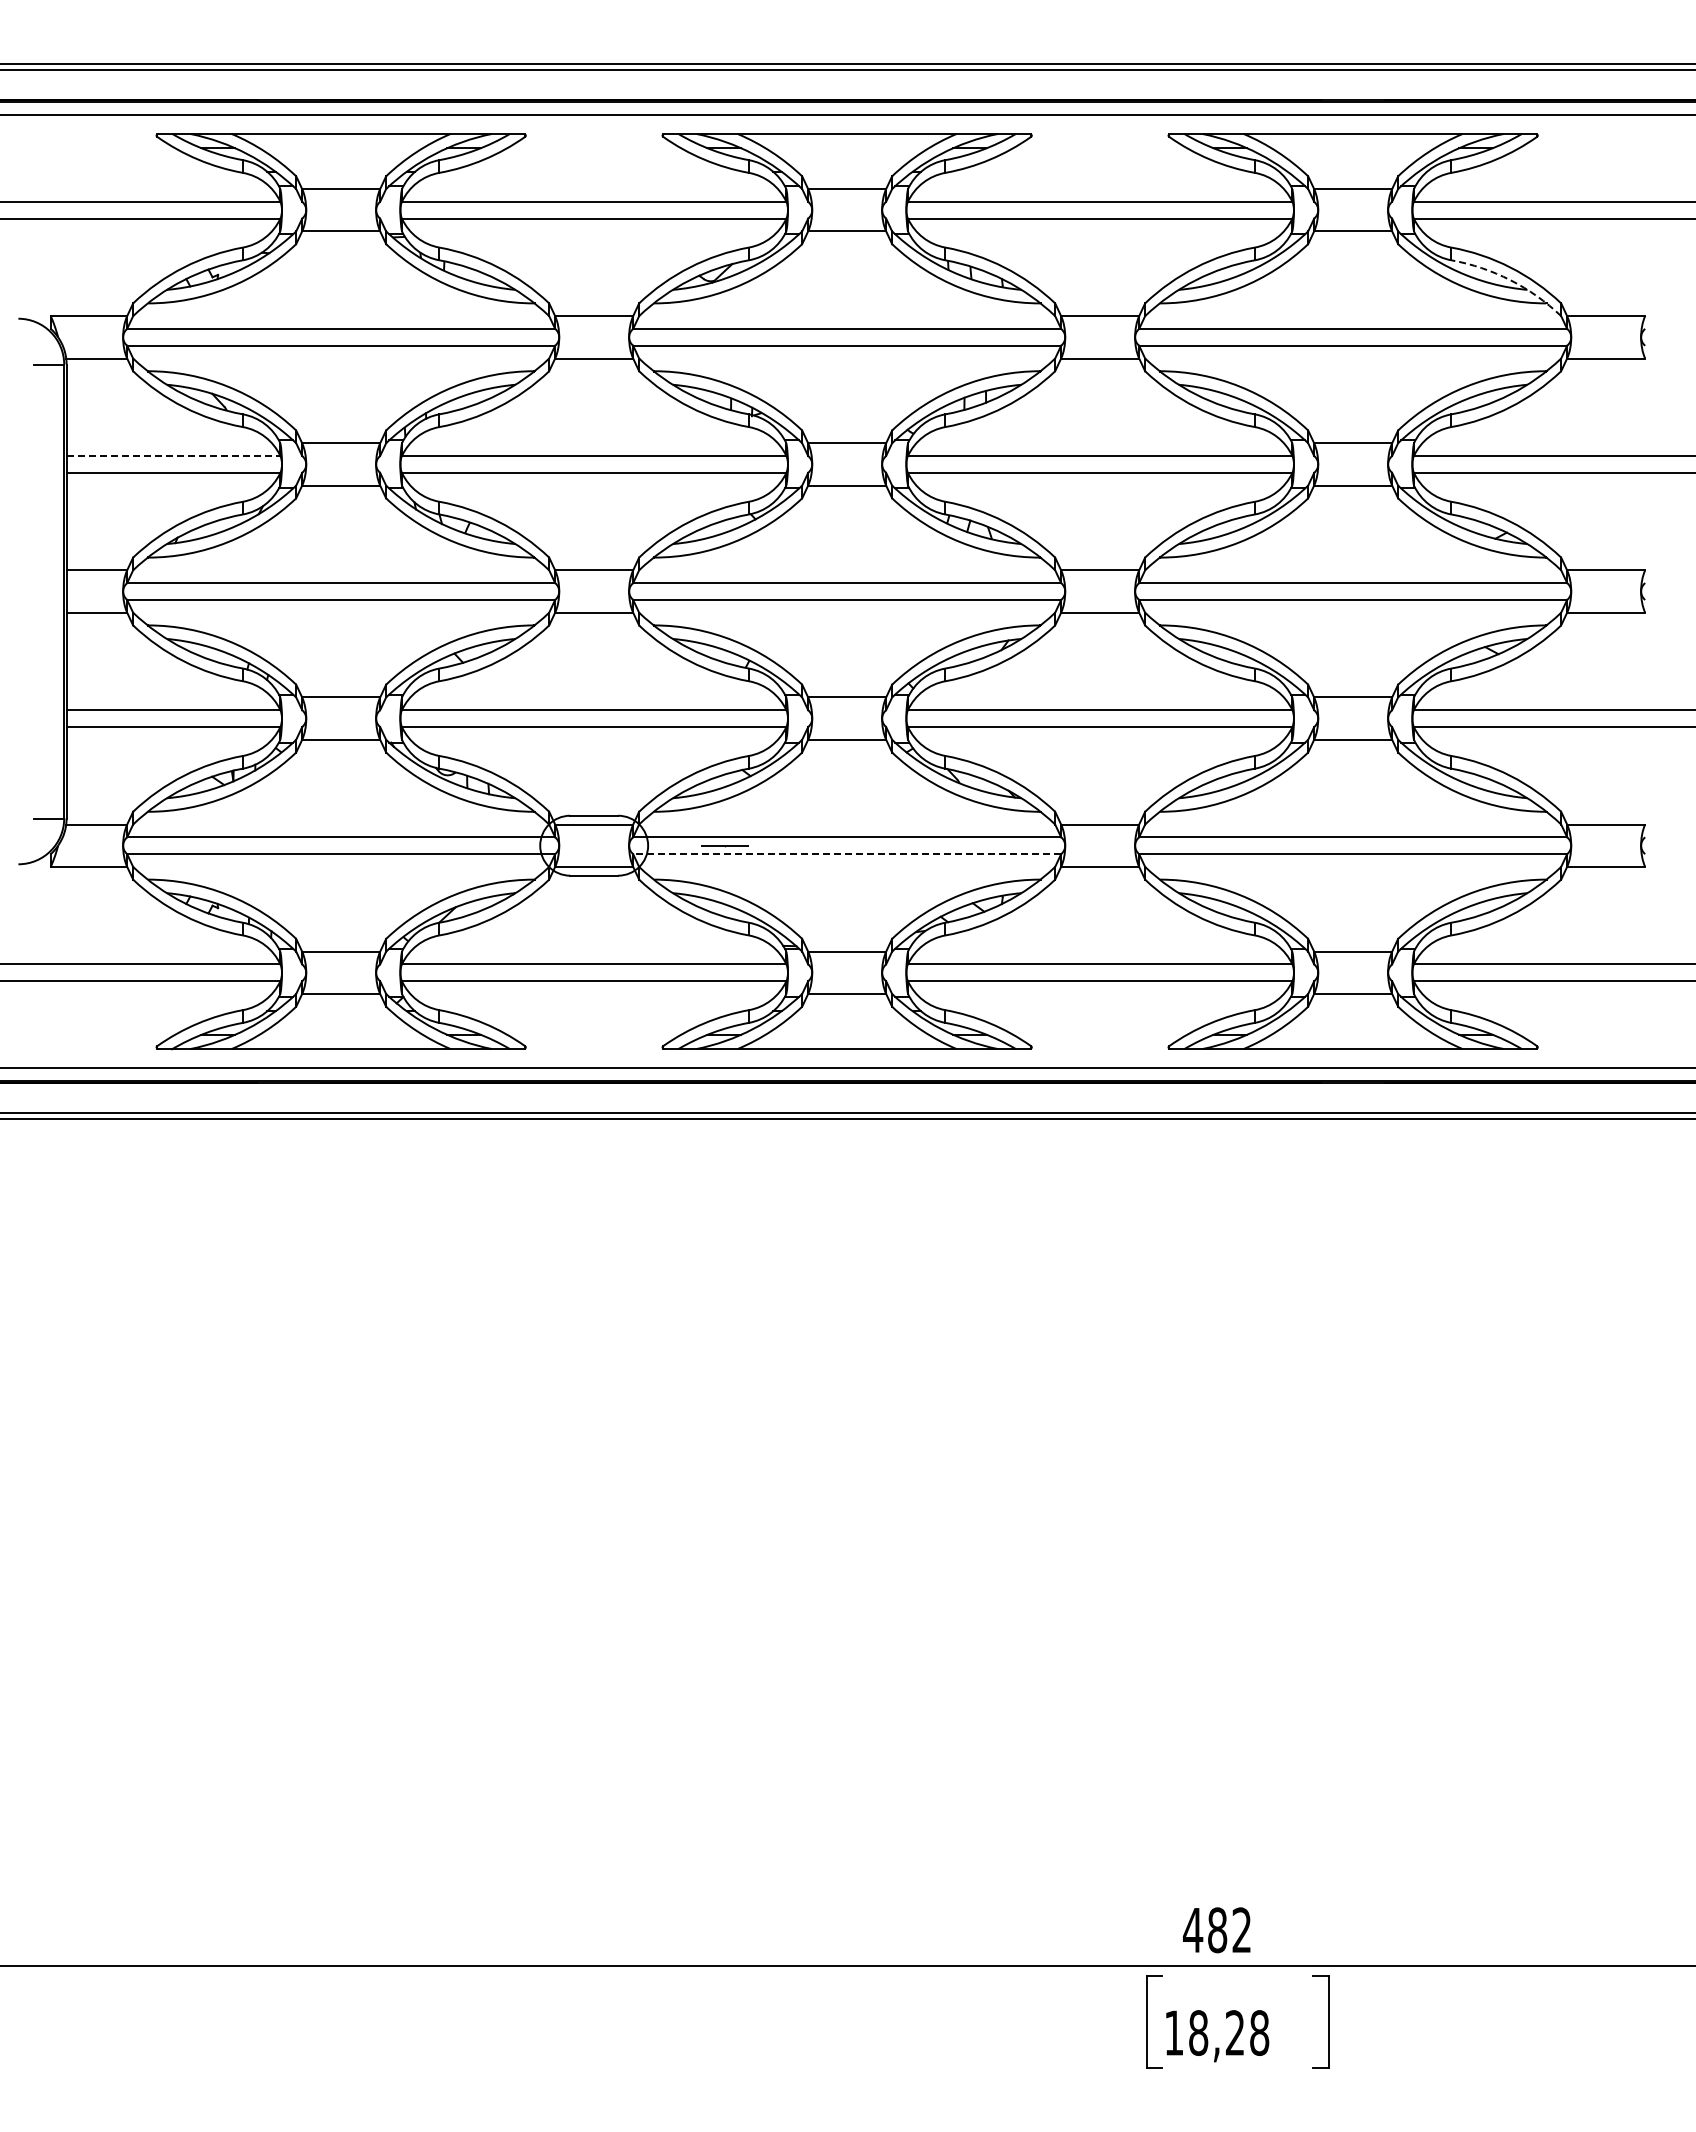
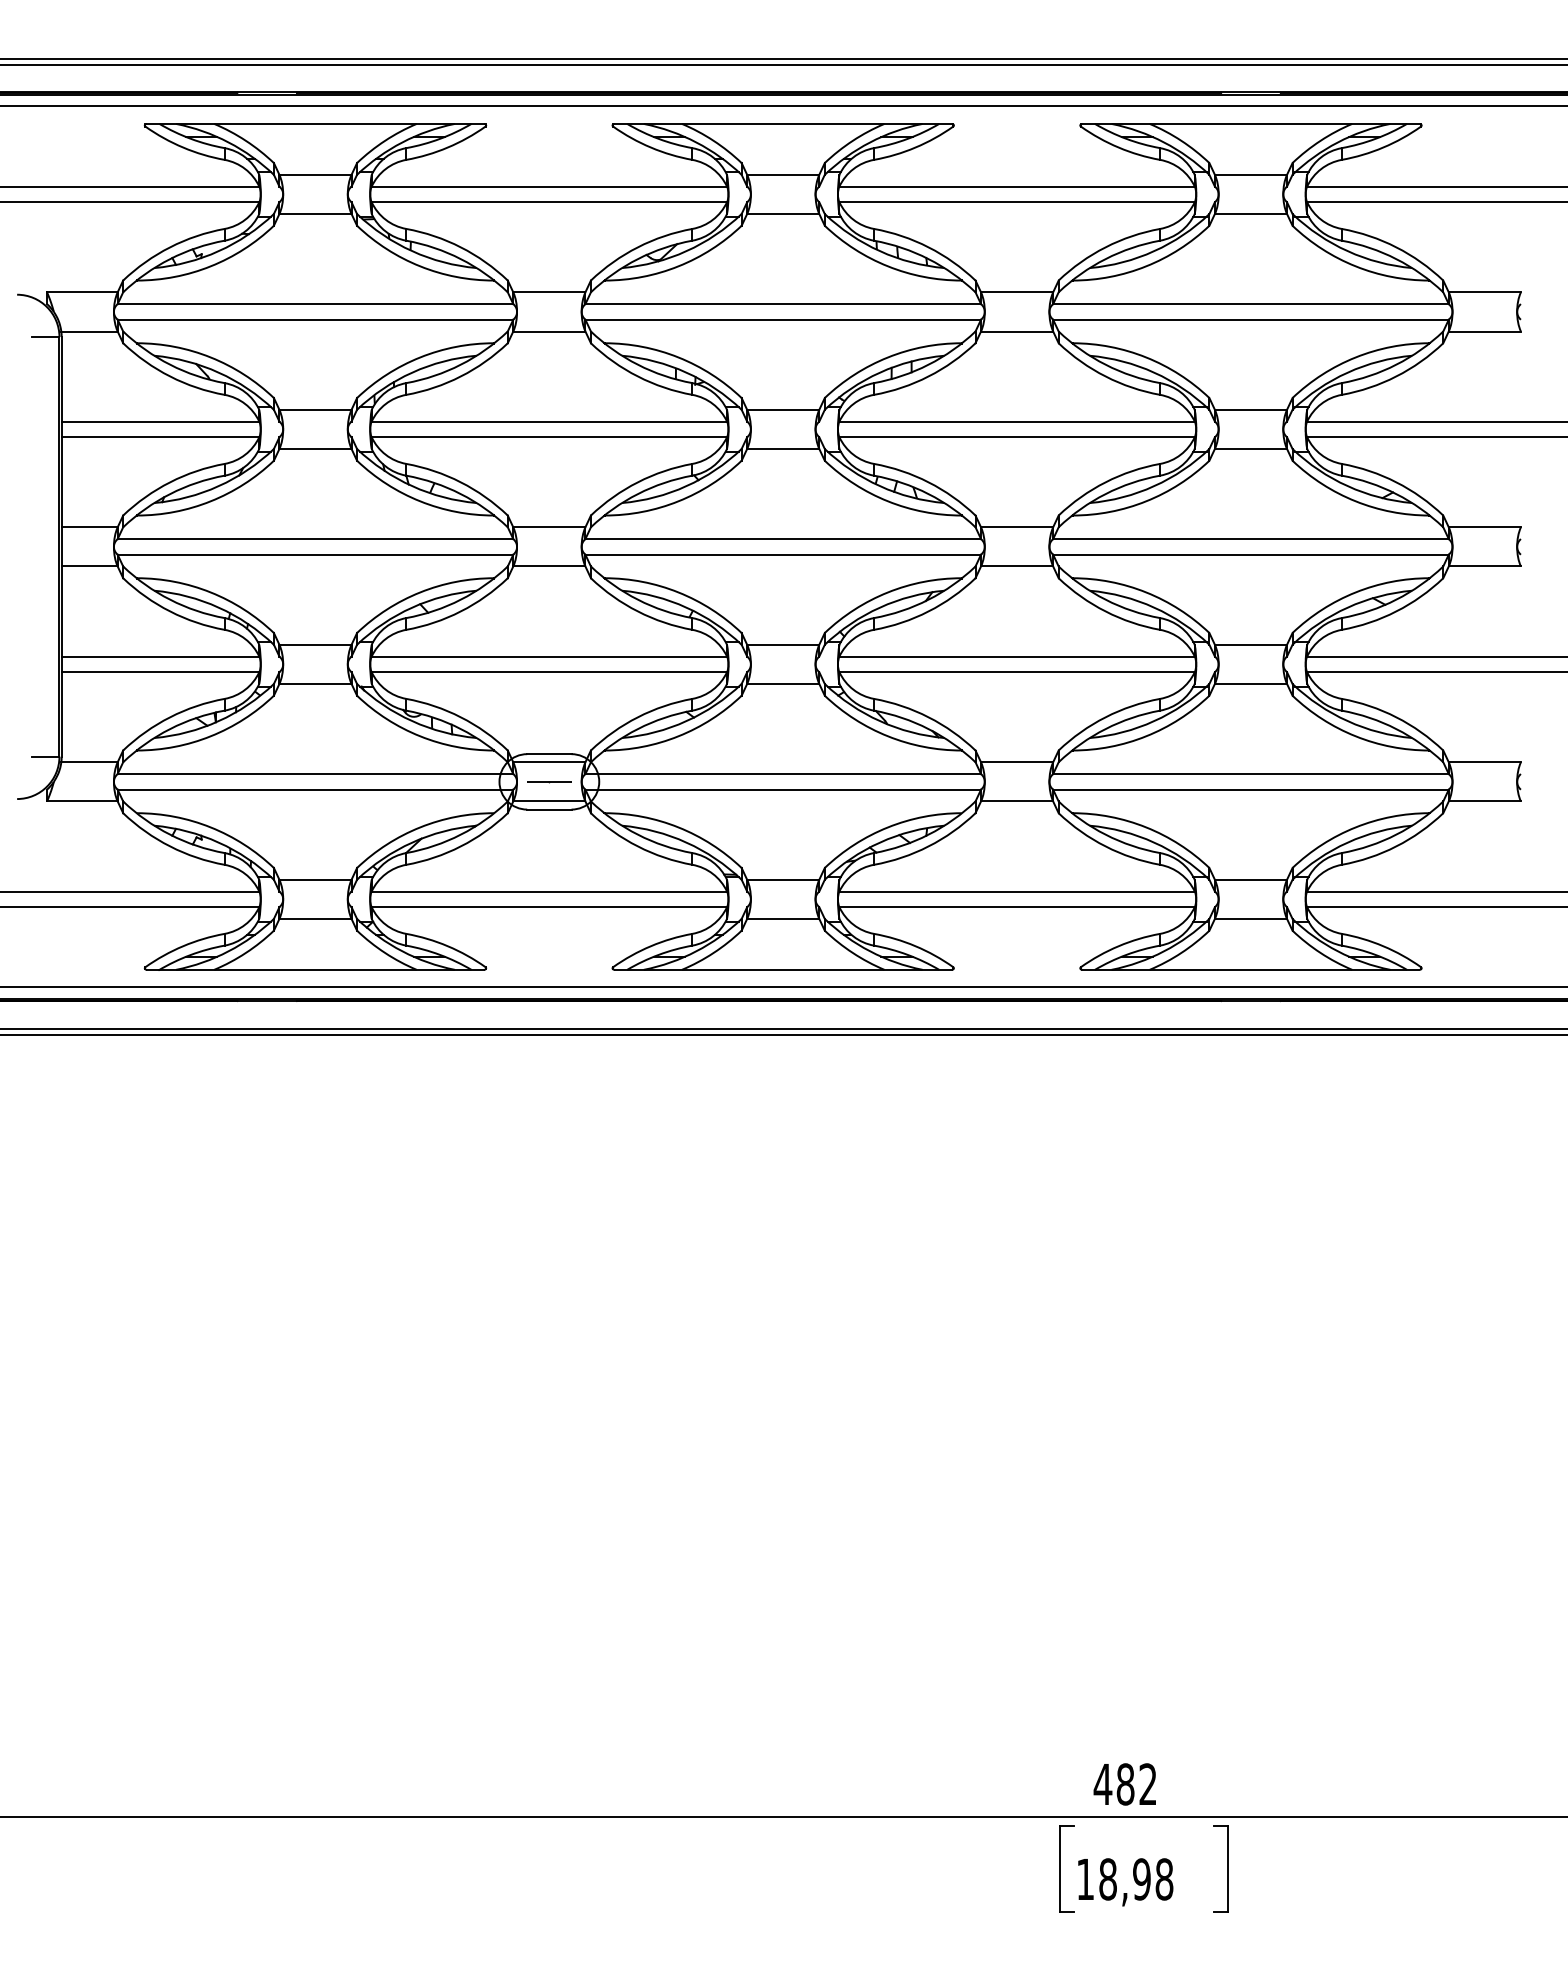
arc: (1510, 280) -> (1396, 259), dashed -> solid
line: (173, 455) -> (160, 421), dashed -> solid
line: (724, 846) -> (548, 782), moved
line: (847, 854) -> (783, 789), dashed -> solid
text: (1234, 2032) -> (1141, 1878), 18,28 -> 18,98

